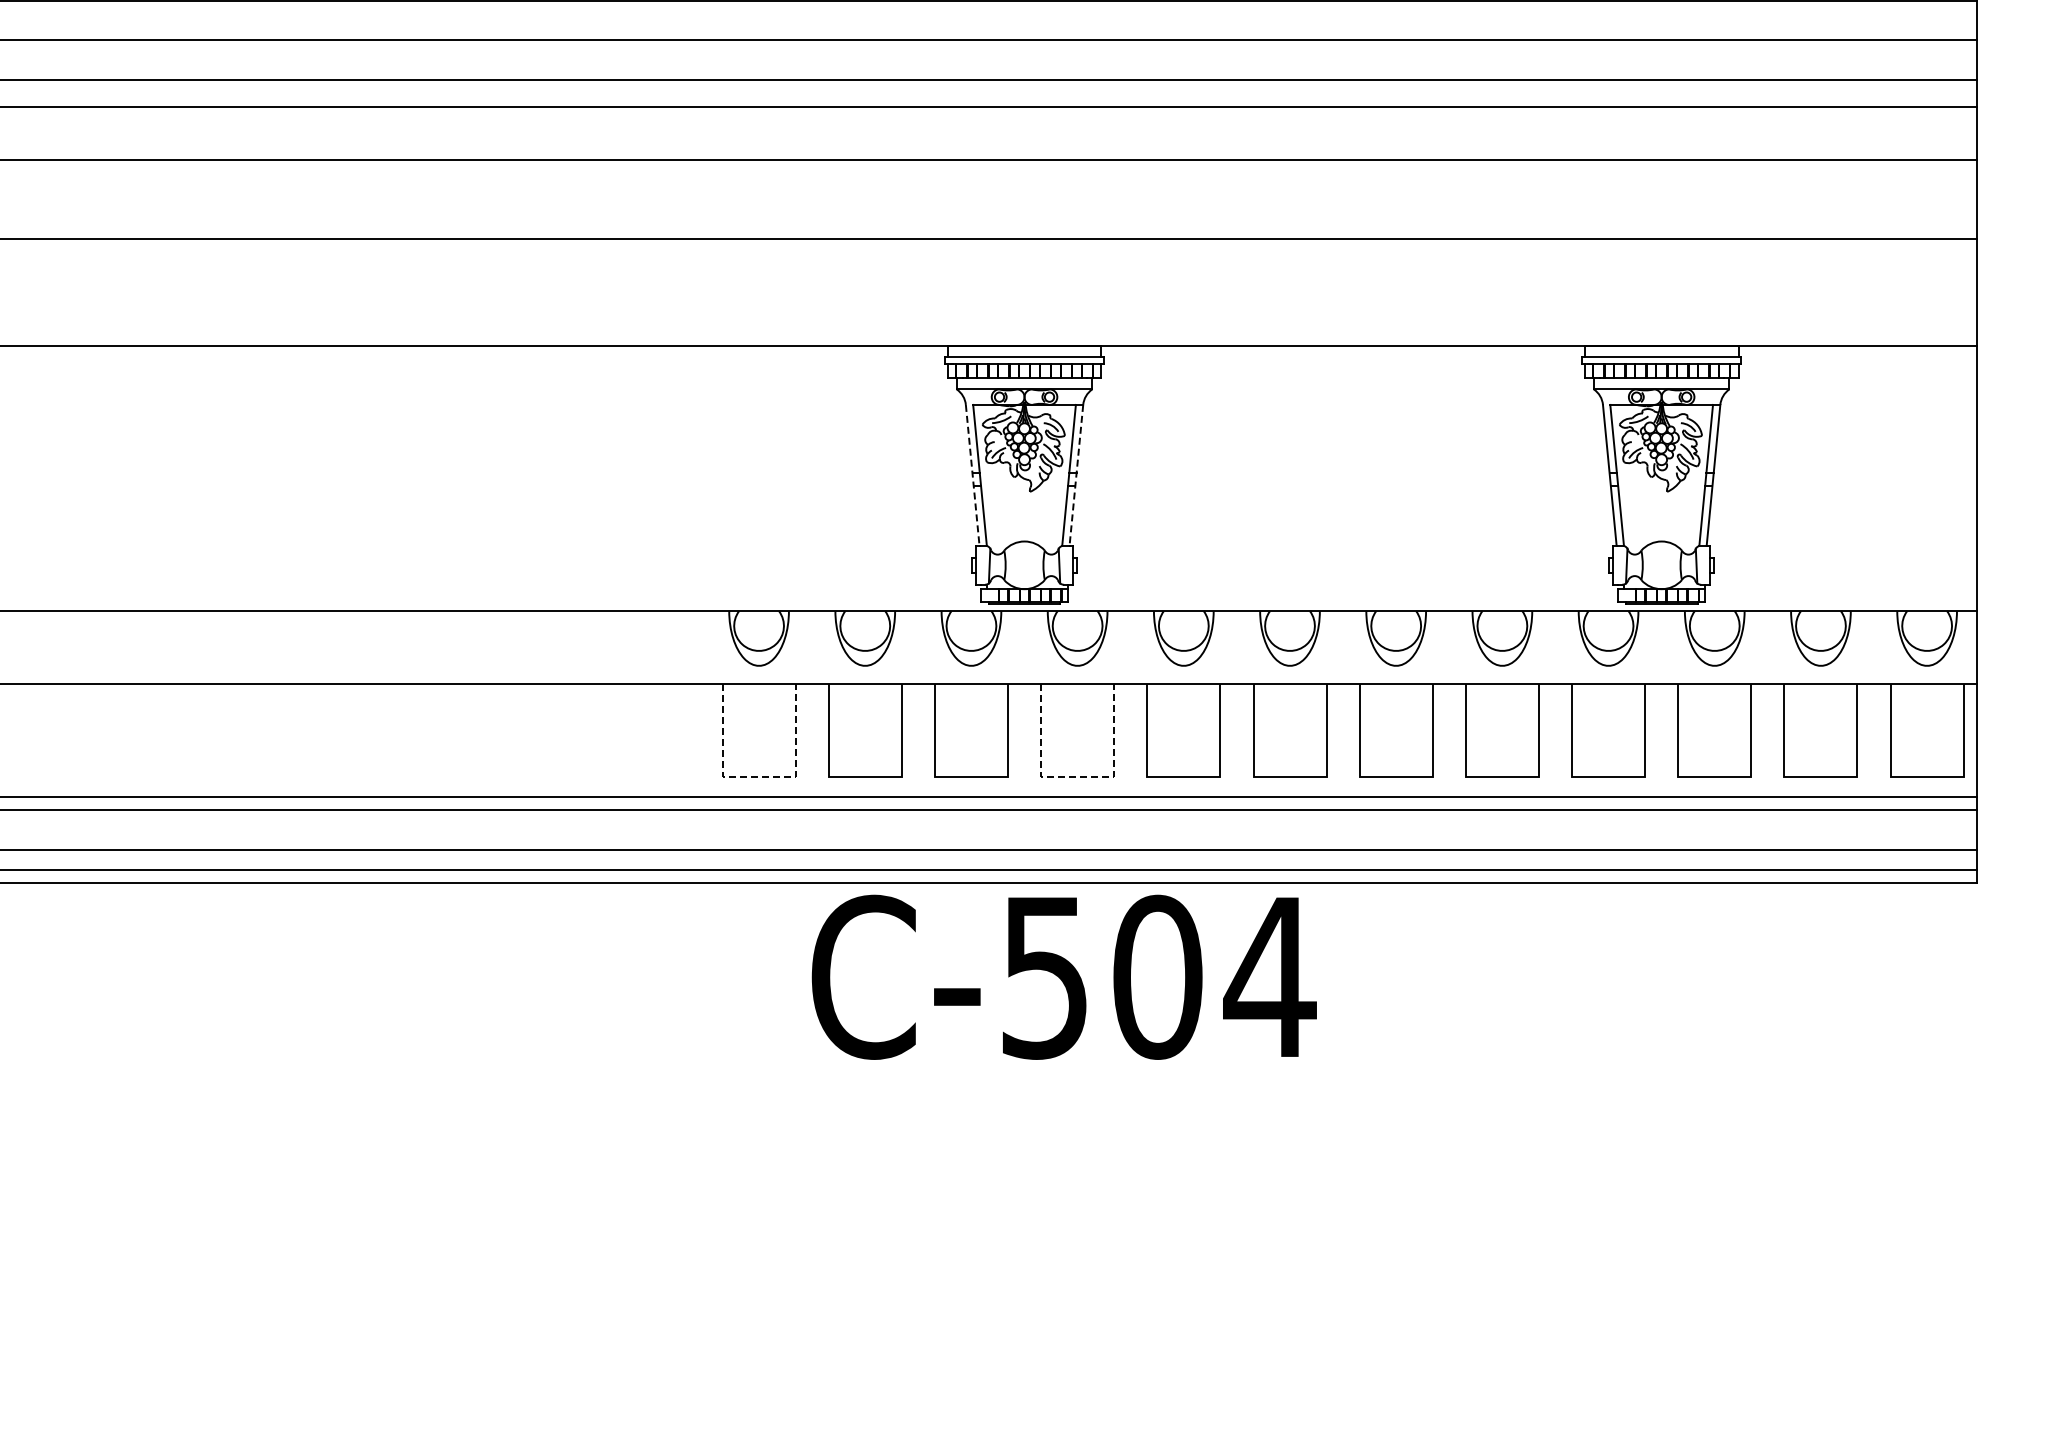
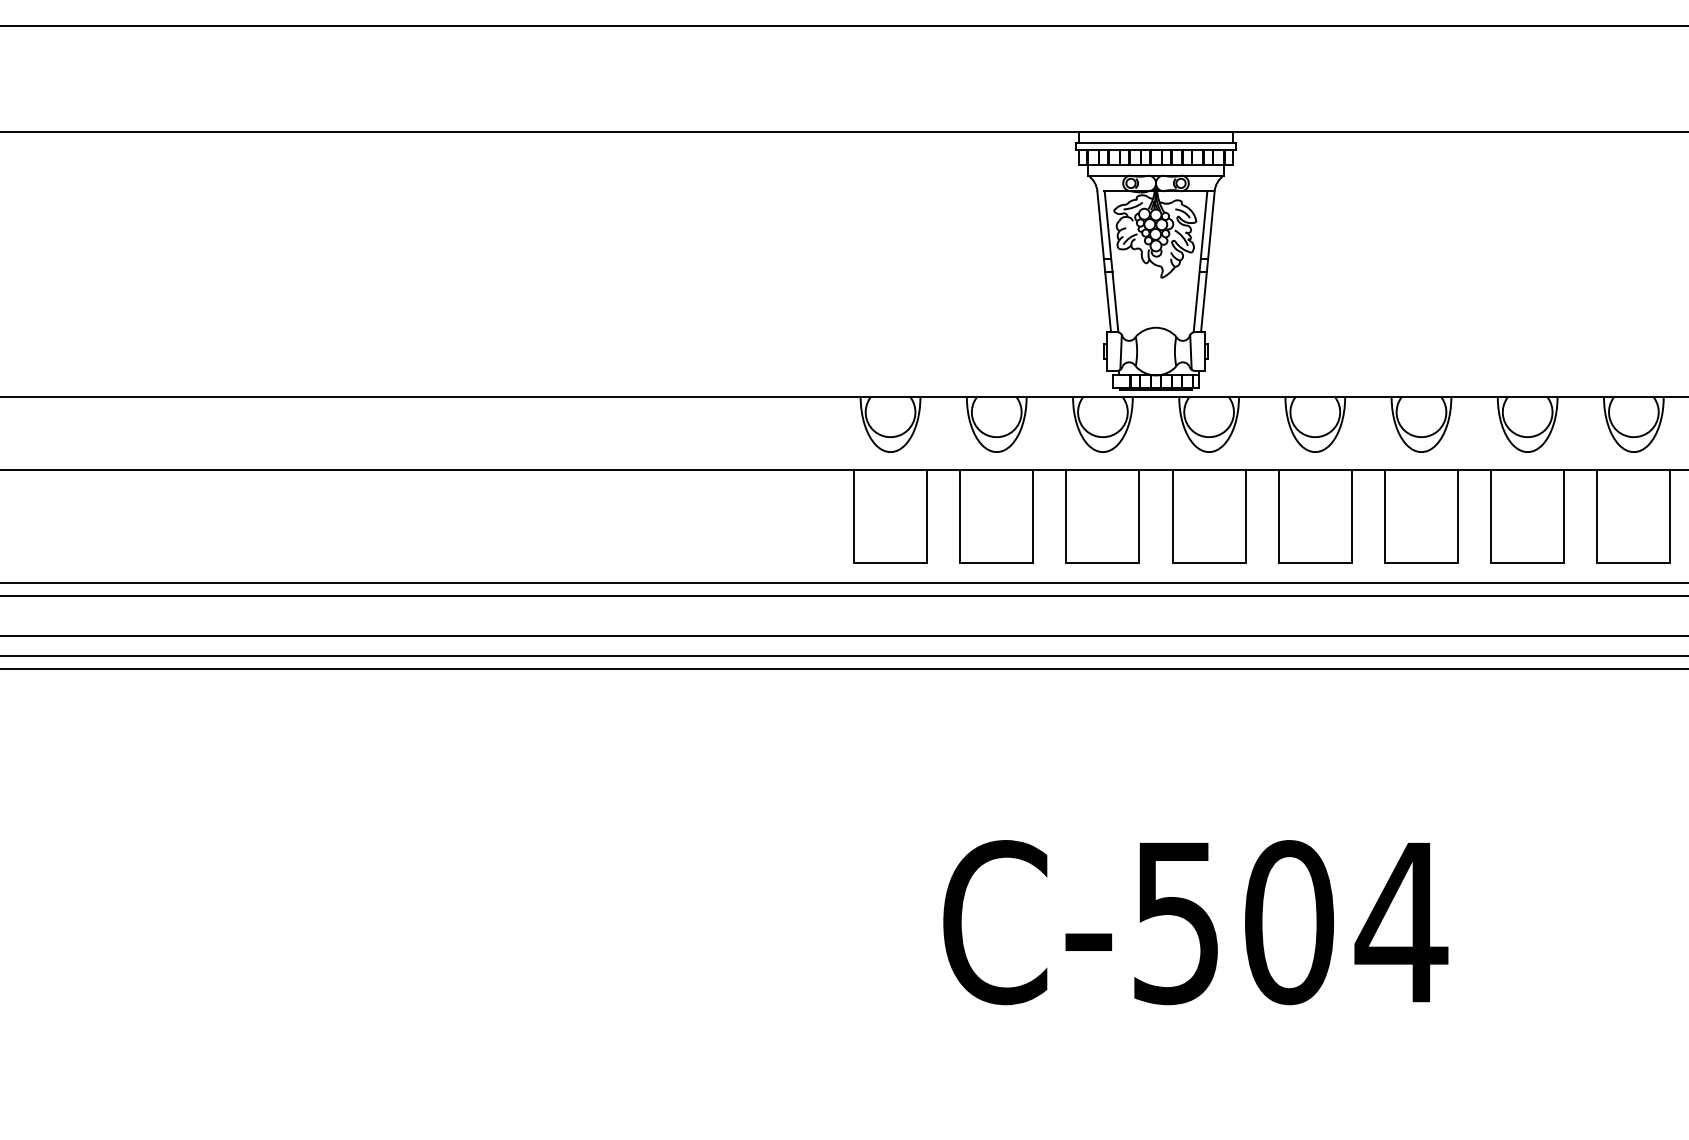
line: (972, 475) -> (1103, 261), dashed -> solid
line: (1076, 475) -> (1207, 261), dashed -> solid
line: (759, 777) -> (890, 563), dashed -> solid
line: (1077, 777) -> (1208, 563), dashed -> solid
text: (1063, 976) -> (1194, 921), moved

